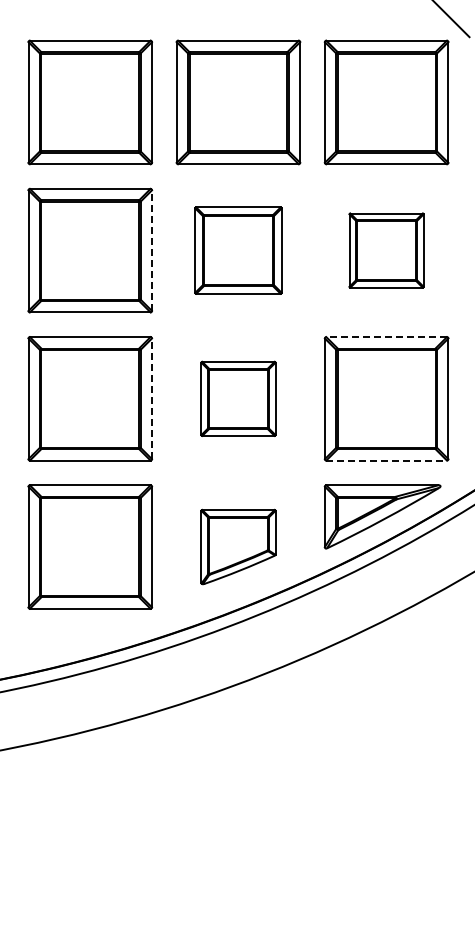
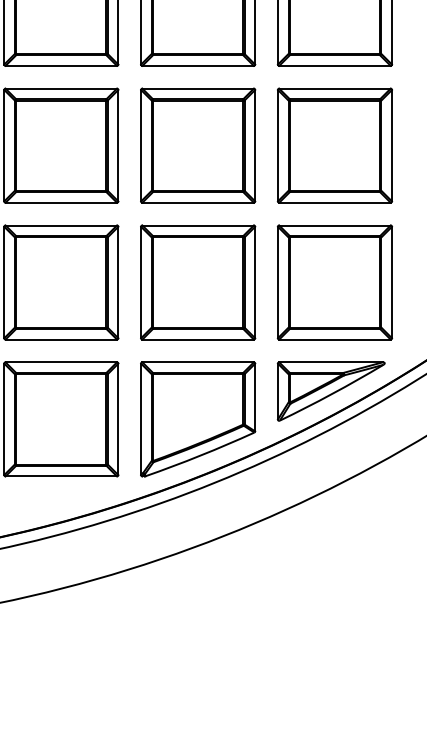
line: (152, 250) -> (118, 145), dashed -> solid
part: (238, 250) -> (198, 145), size x1.43
part: (386, 250) -> (334, 145), size x1.67
line: (386, 337) -> (334, 225), dashed -> solid
line: (152, 398) -> (118, 282), dashed -> solid
part: (238, 398) -> (198, 282), size x1.67
line: (387, 460) -> (335, 339), dashed -> solid
part: (238, 546) -> (198, 418), size x1.67

